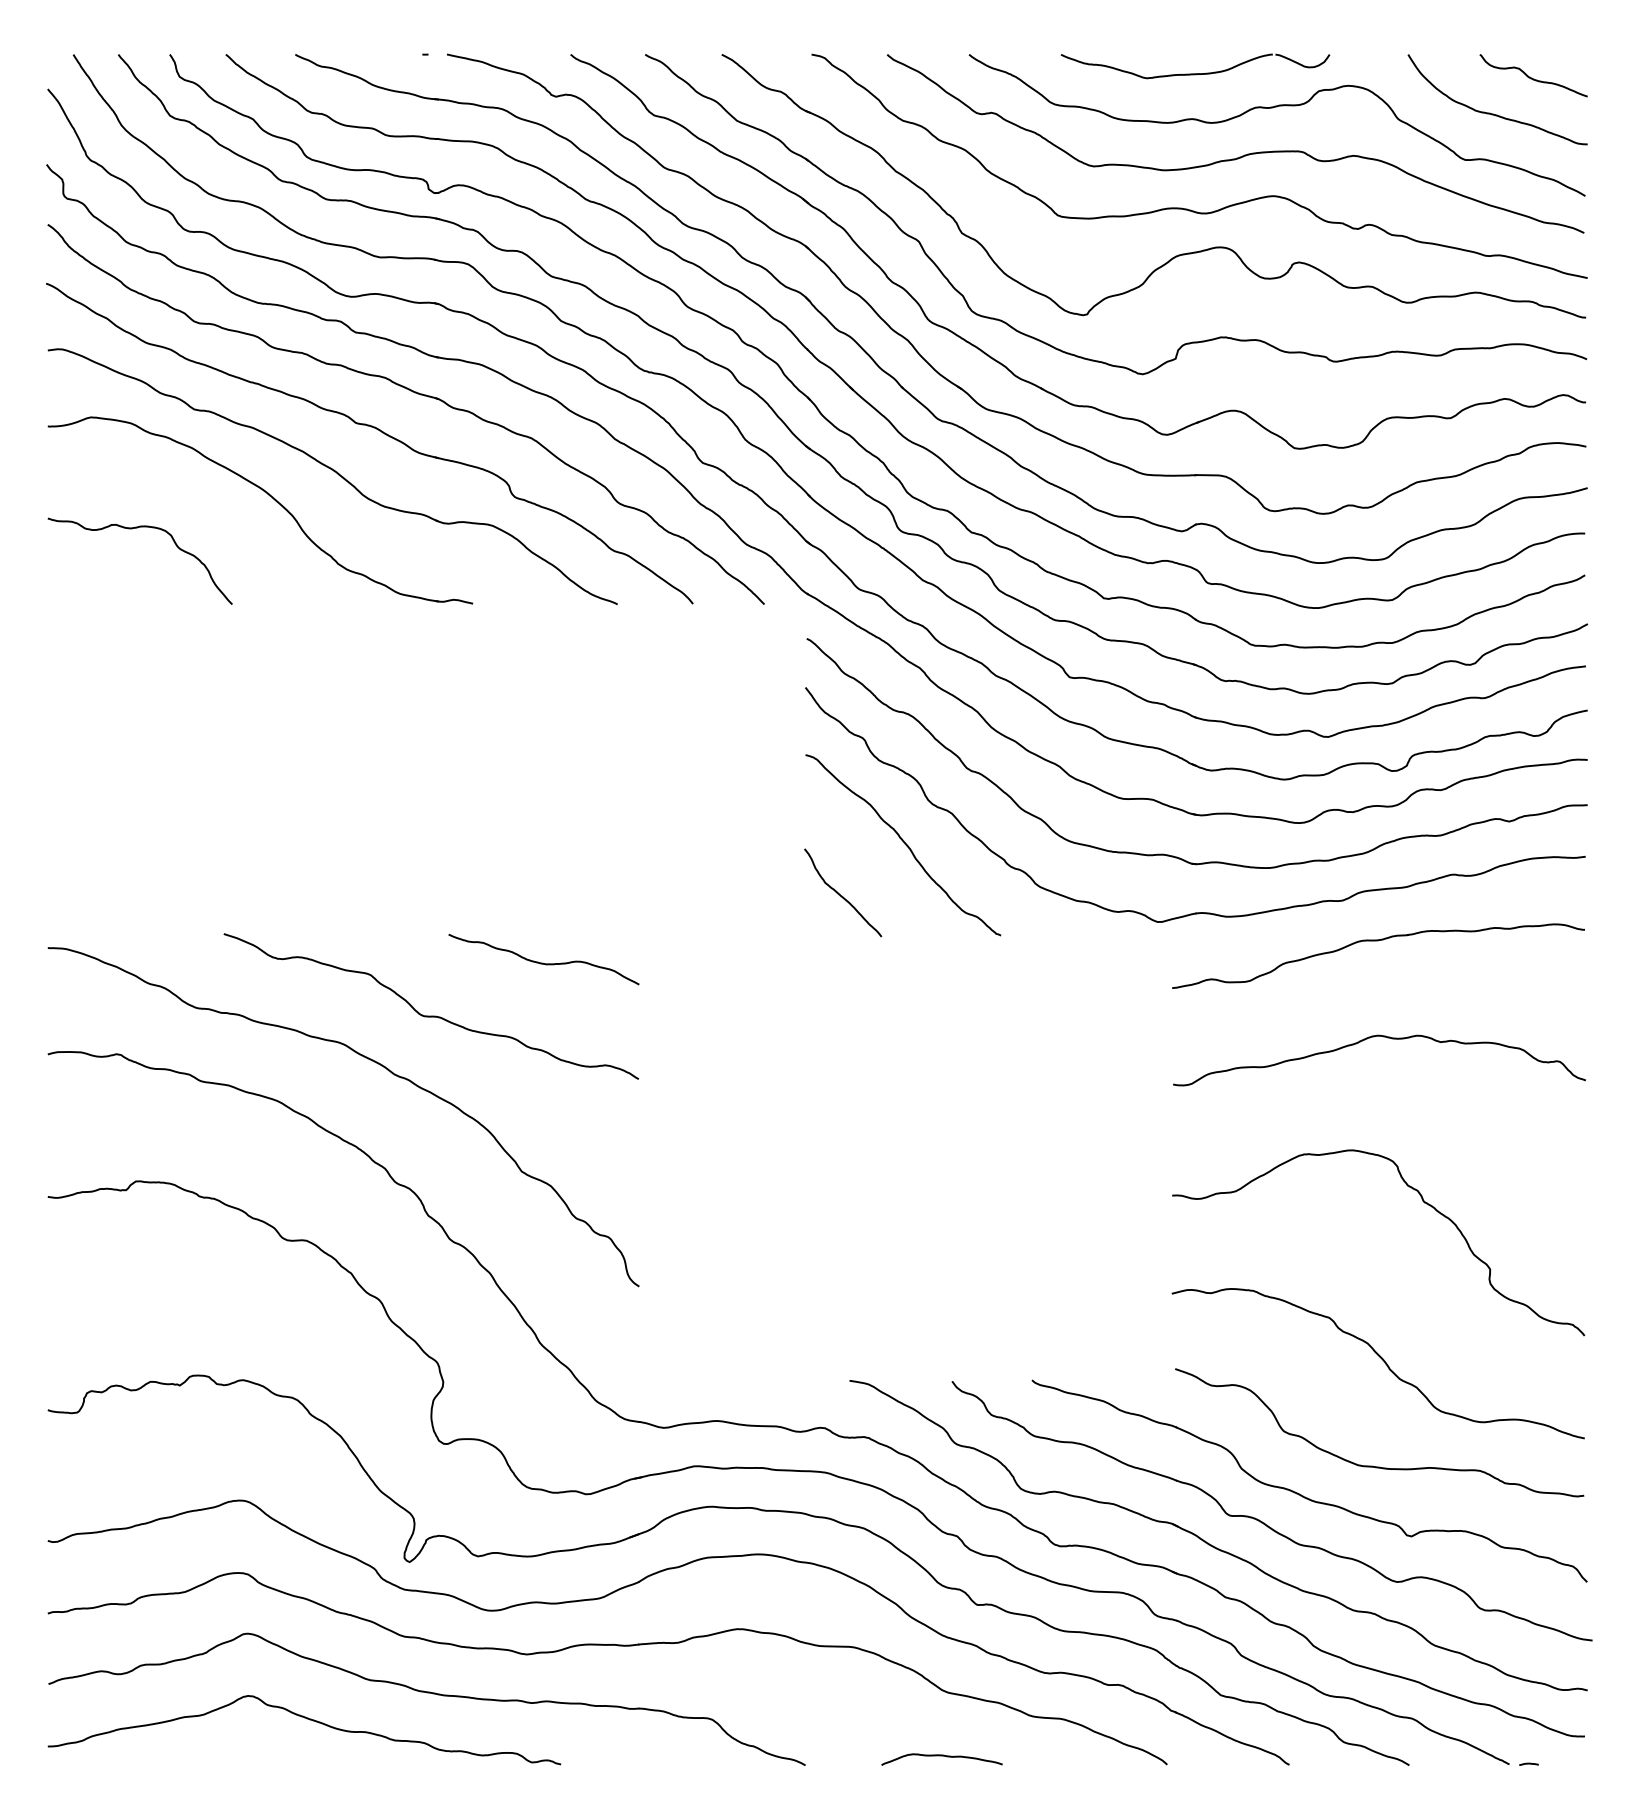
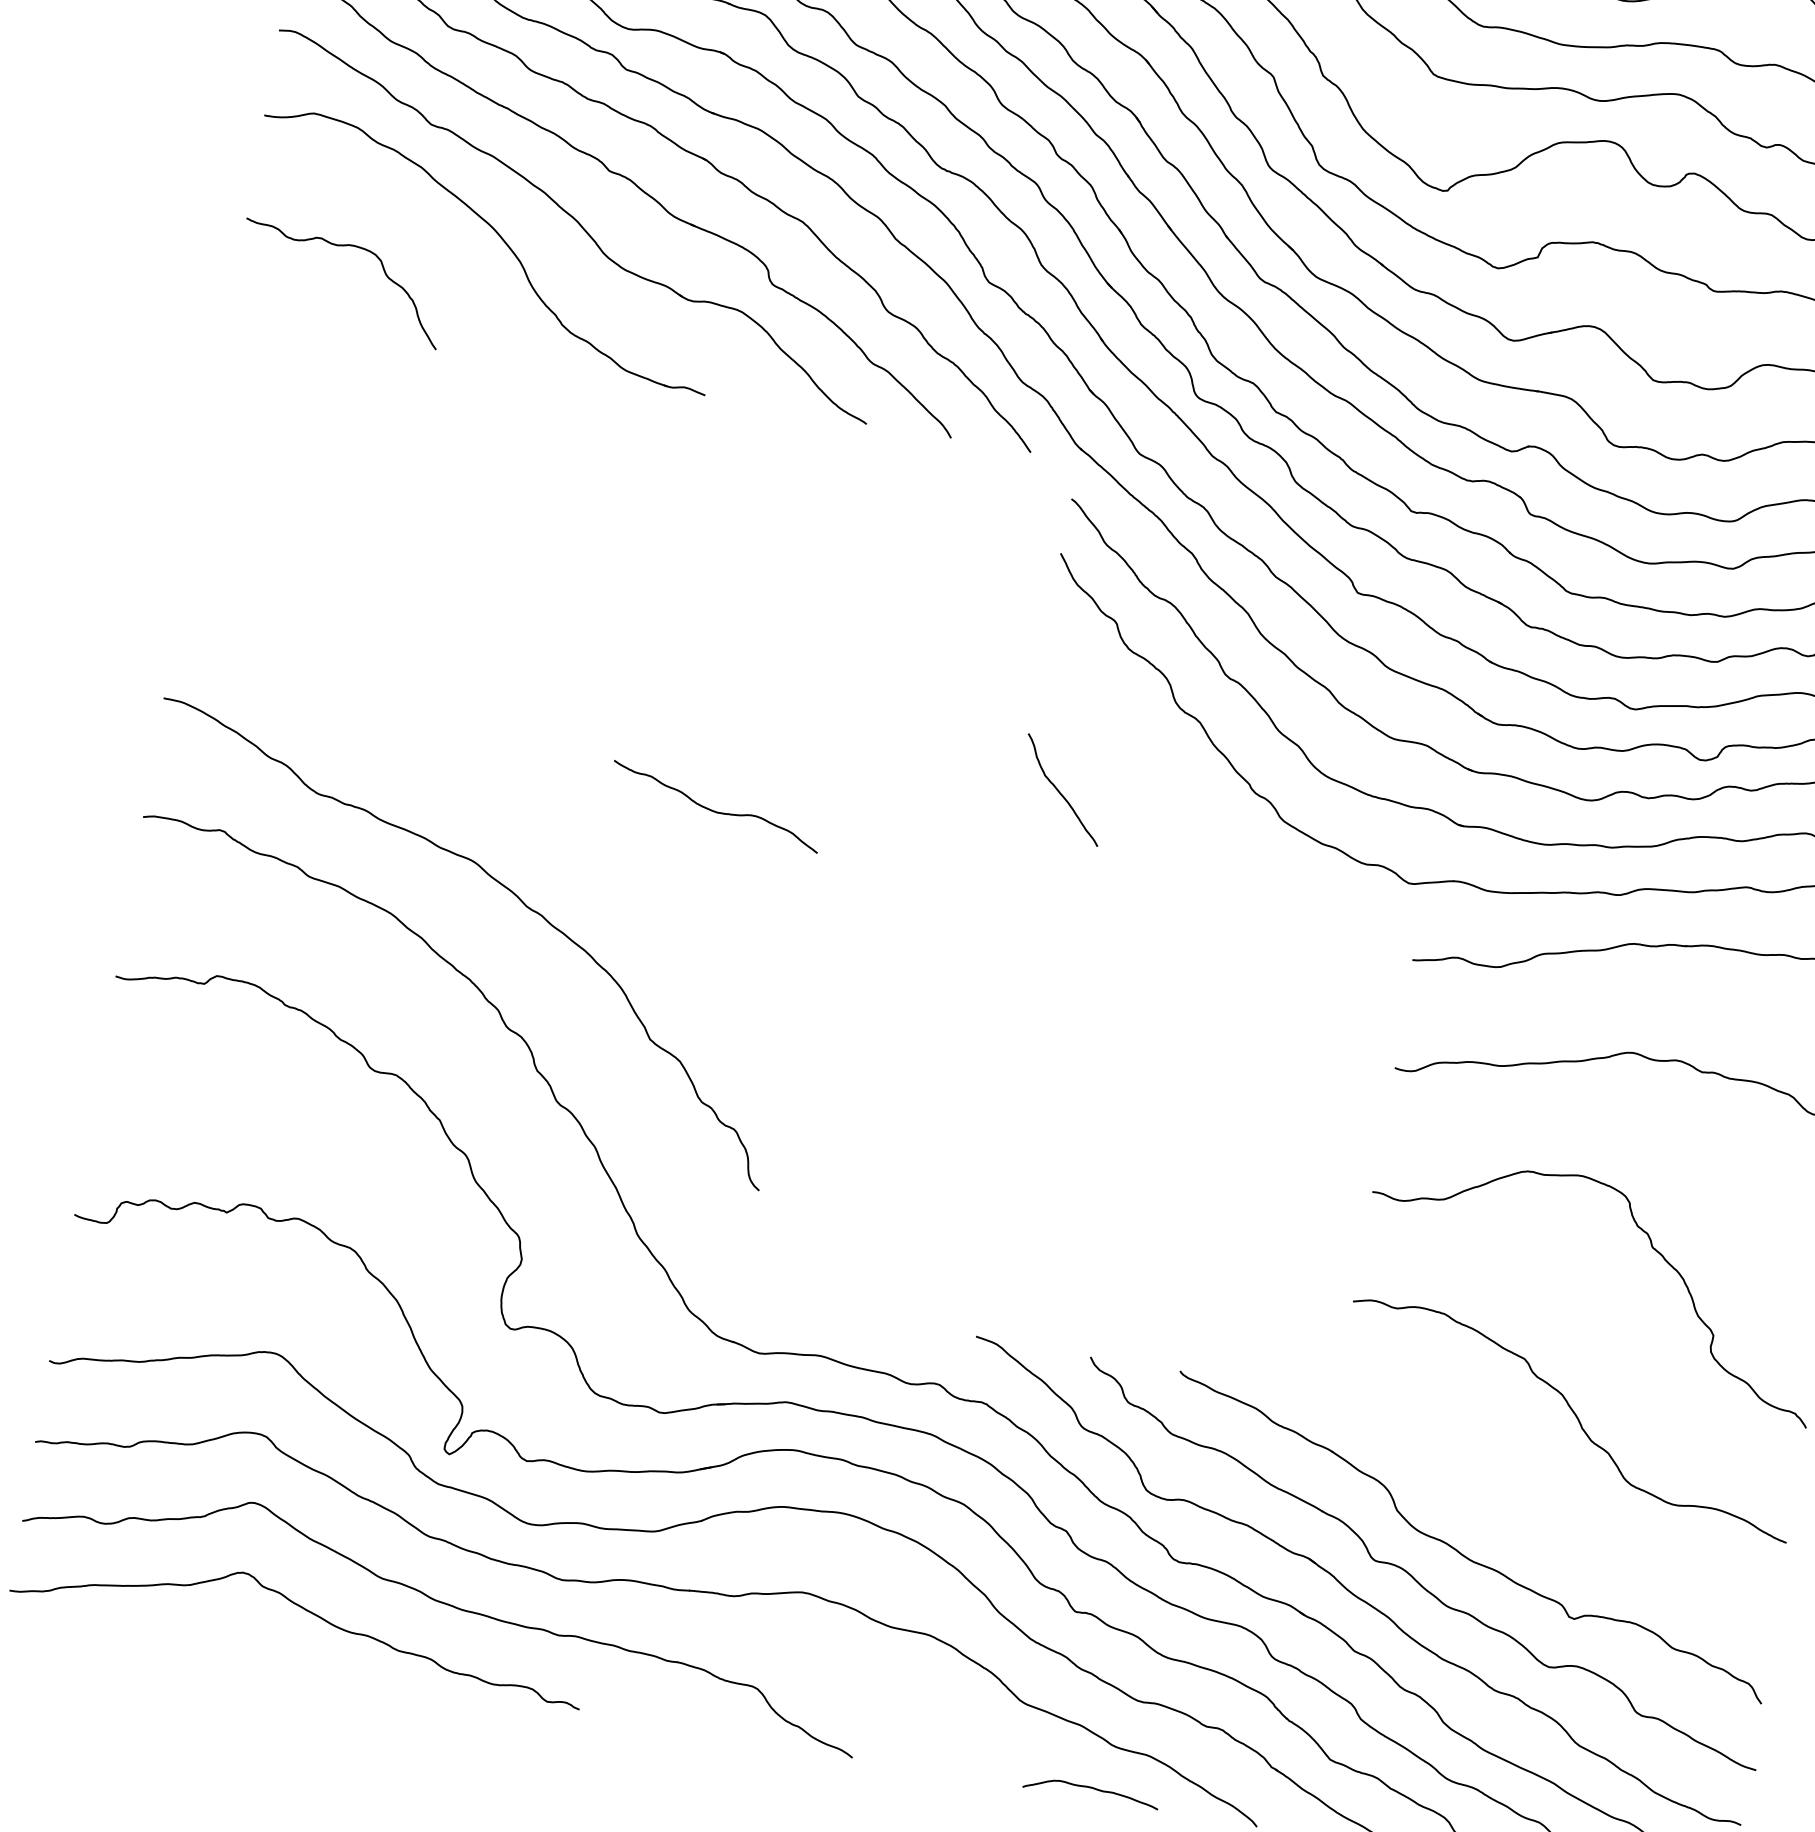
curve: (904, 844) -> (1140, 747), removed
curve: (430, 1015) -> (578, 847), removed
curve: (1372, 1465) -> (1544, 1532), removed
curve: (941, 1756) -> (1091, 1788), moved

